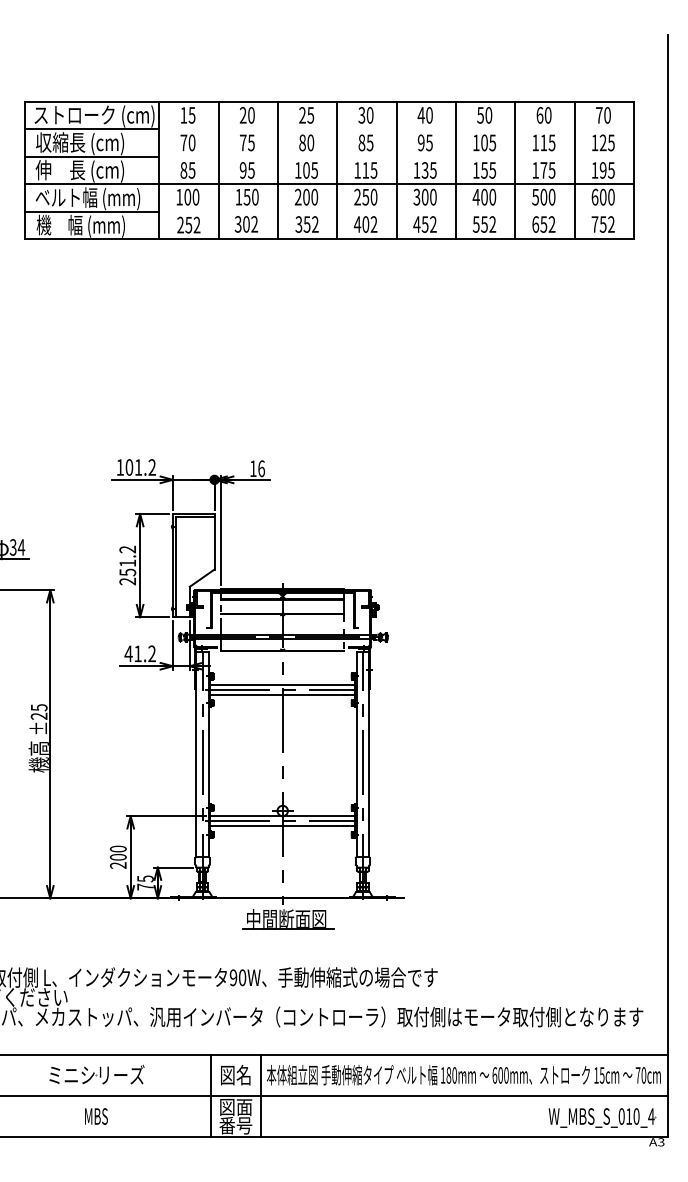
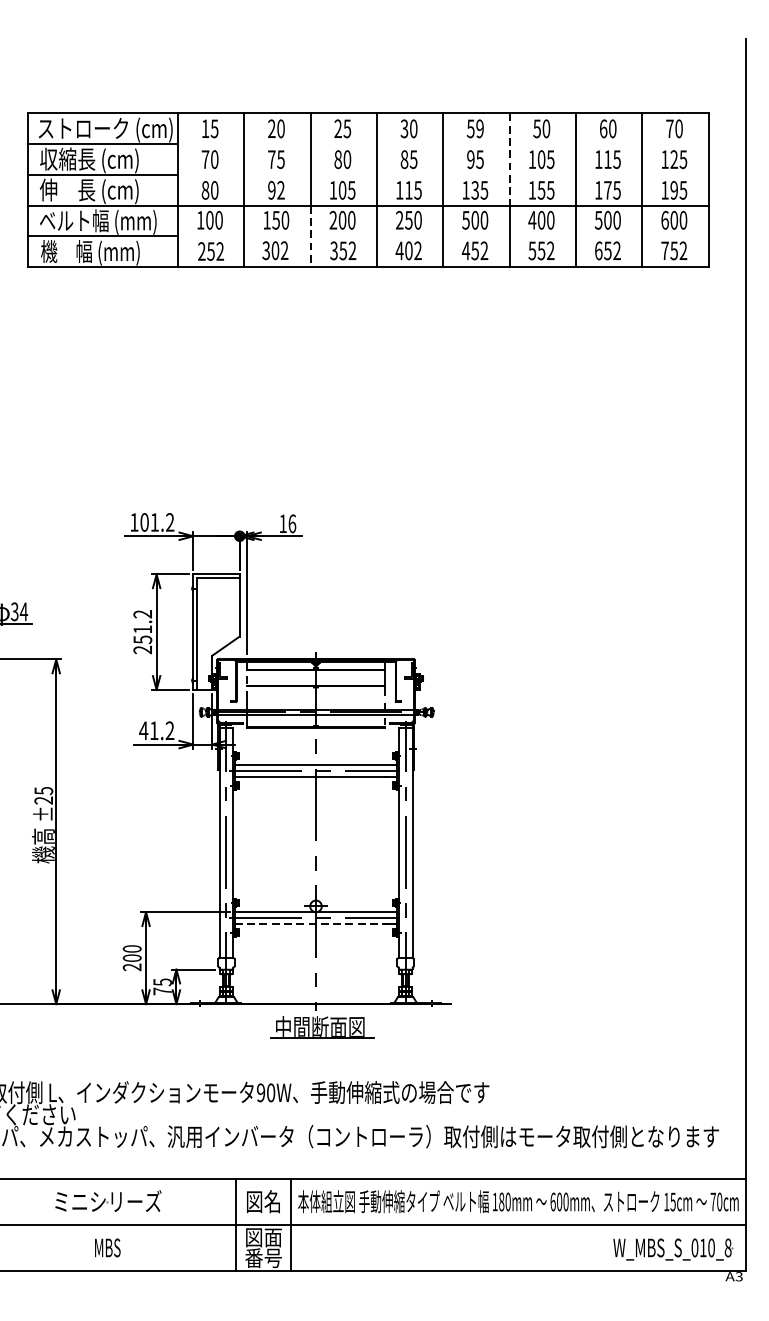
text: (424, 115) -> (474, 128), 40 -> 59
line: (455, 143) -> (509, 160), solid -> dashed
text: (191, 170) -> (214, 190), 85 -> 80
text: (251, 170) -> (281, 190), 95 -> 92
text: (416, 196) -> (465, 219), 300 -> 500
line: (277, 211) -> (310, 236), solid -> dashed
line: (277, 826) -> (310, 923), solid -> dashed
text: (651, 1116) -> (728, 1247), W_MBS_S_010_4 -> W_MBS_S_010_8

